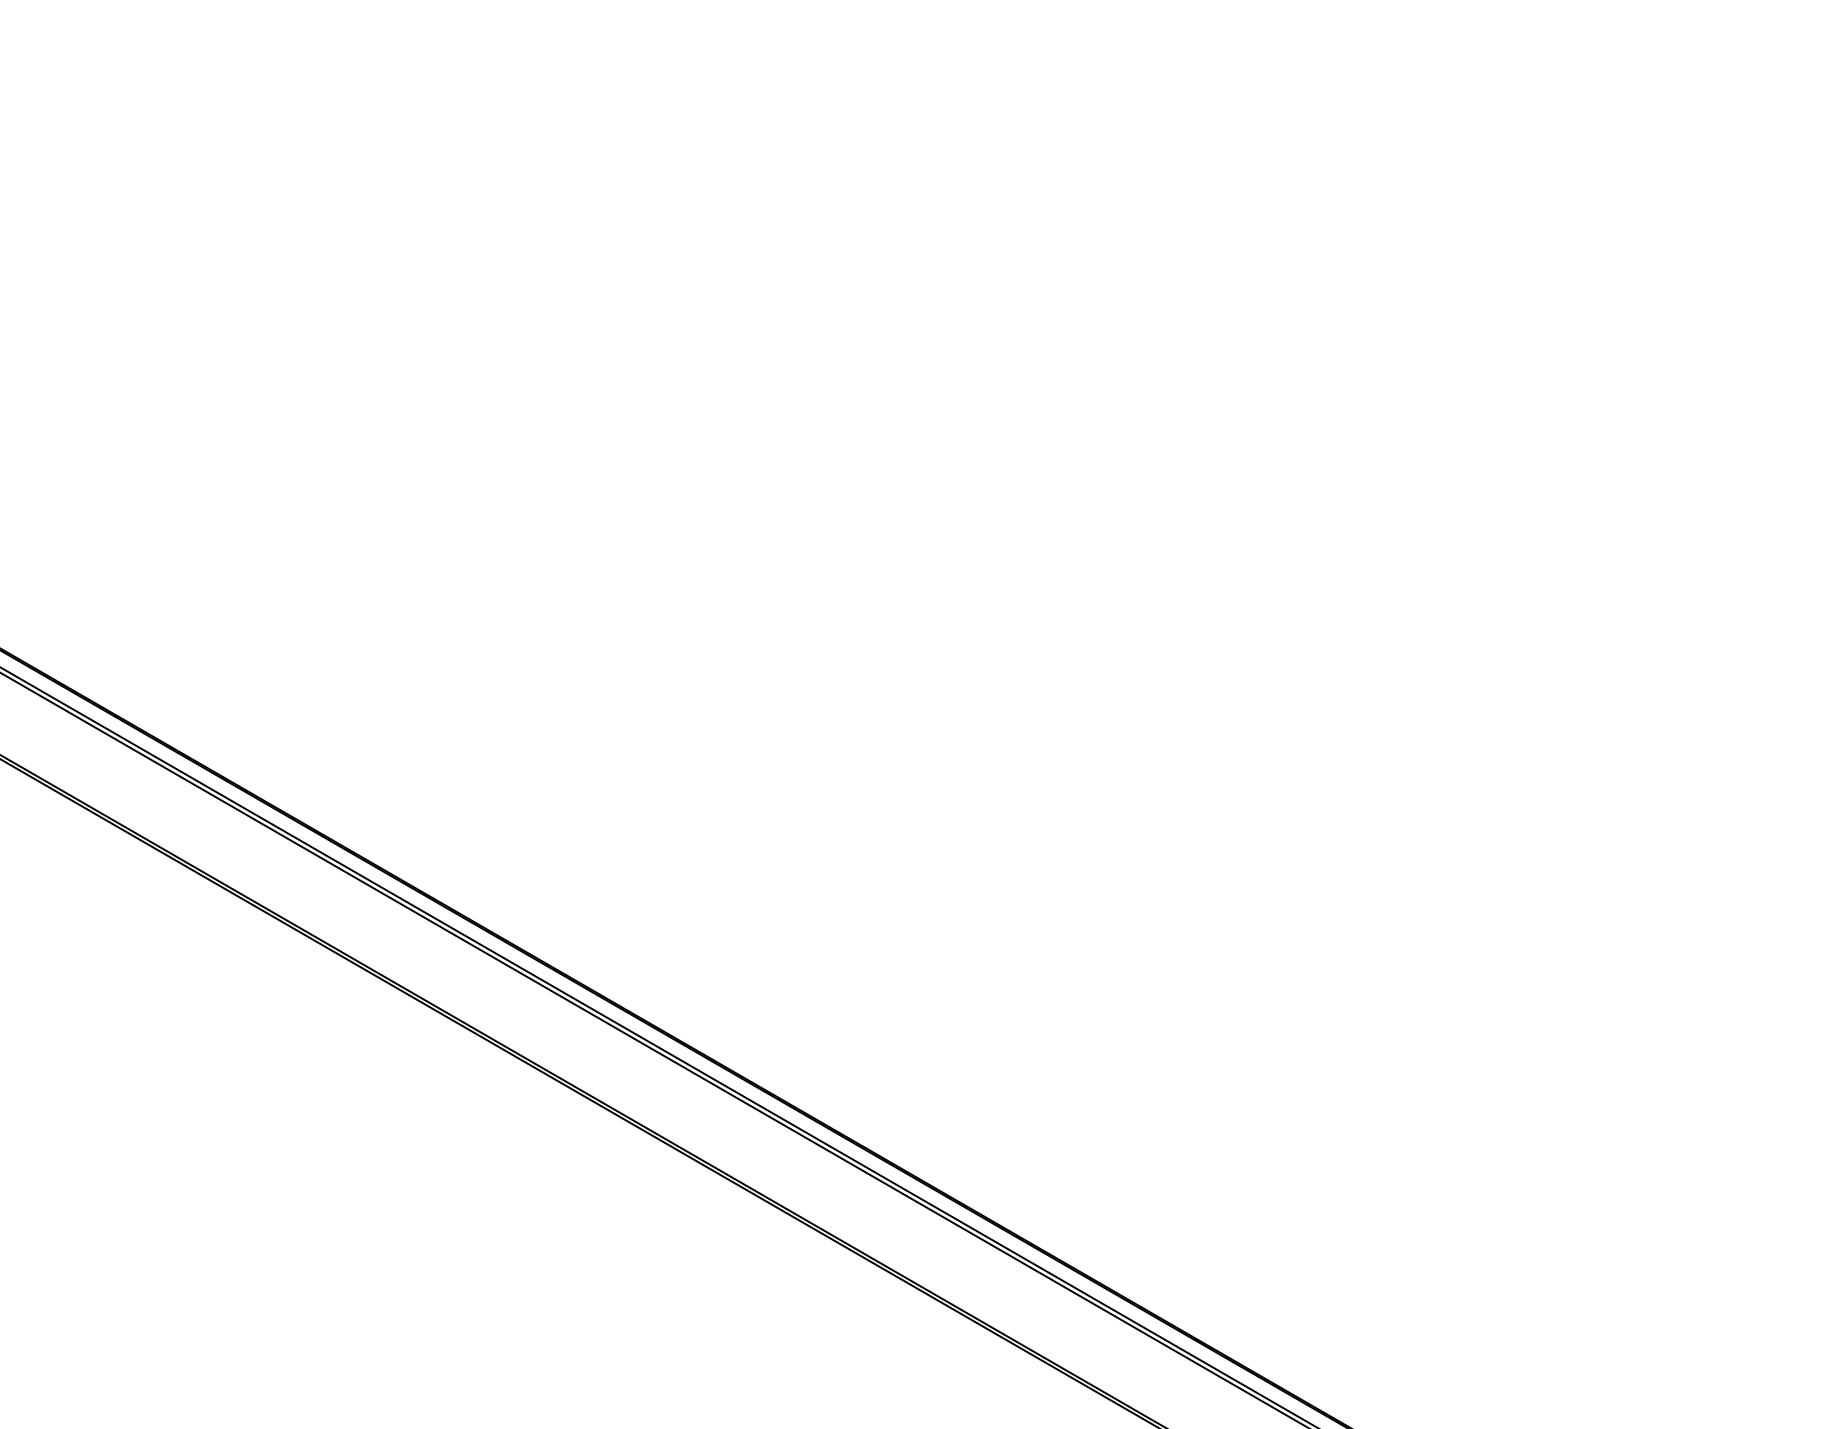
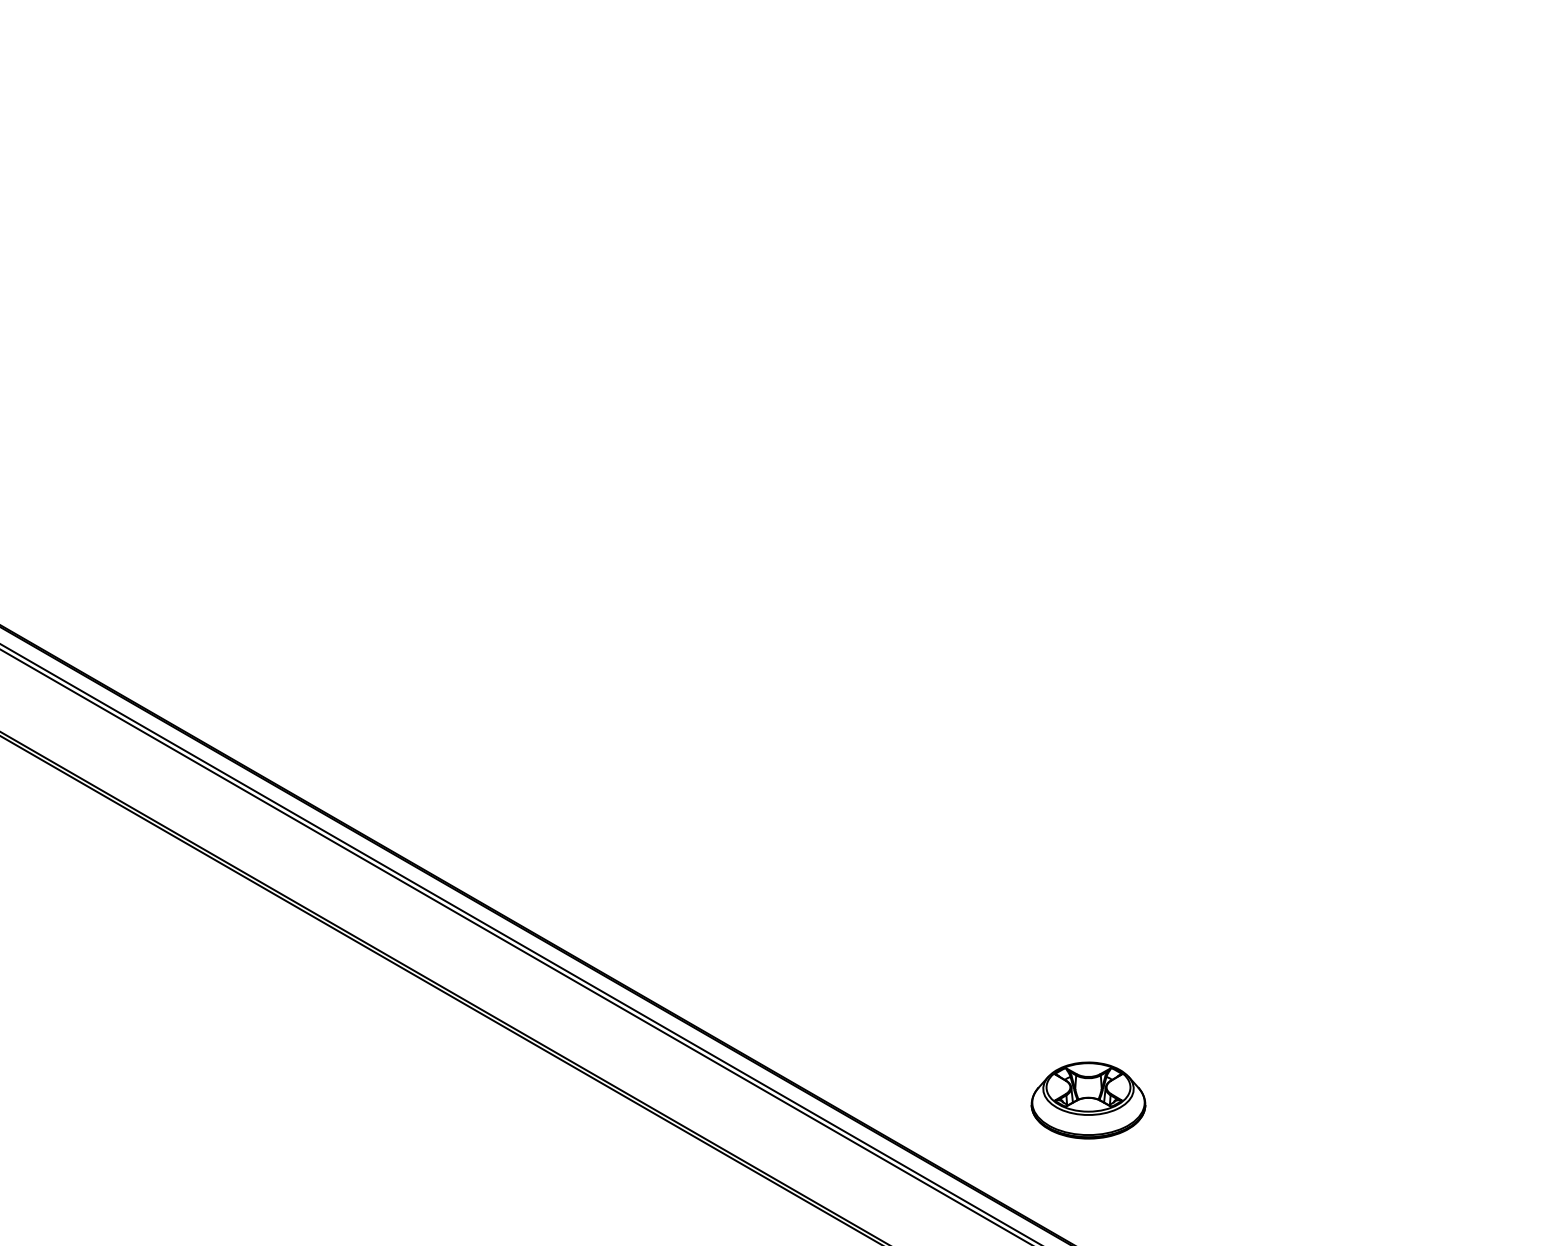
part: (1330, 1263) -> (1087, 1100), added

